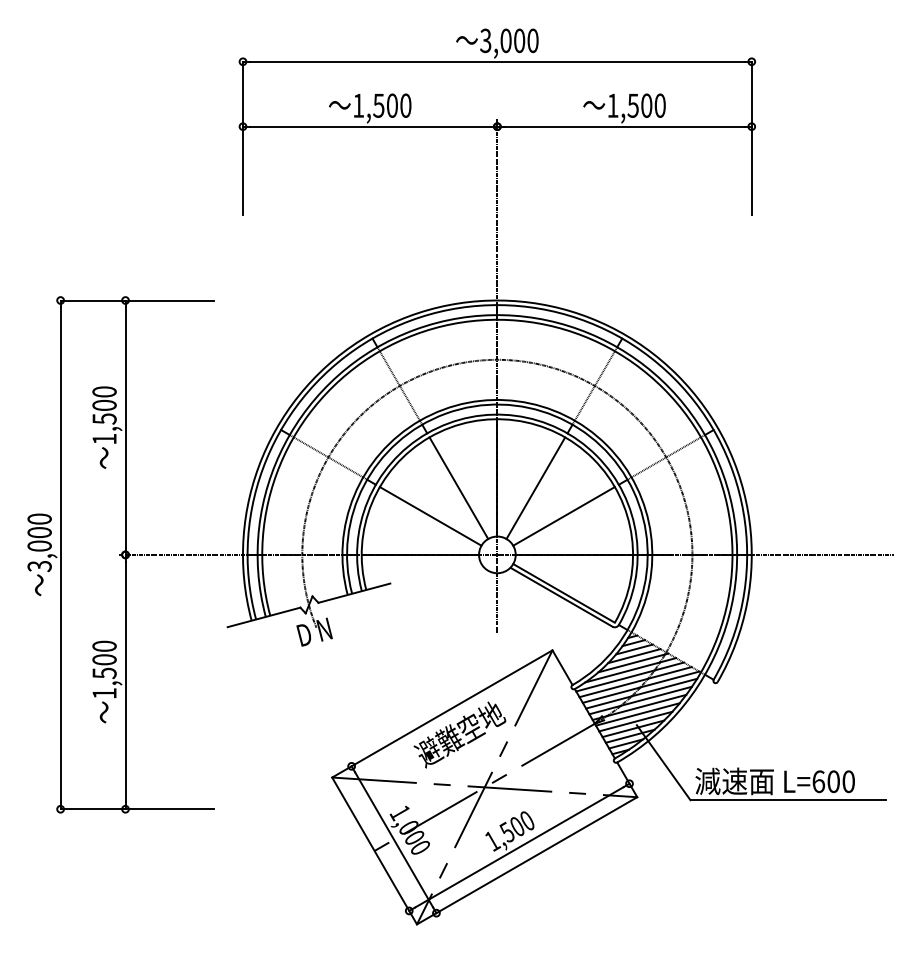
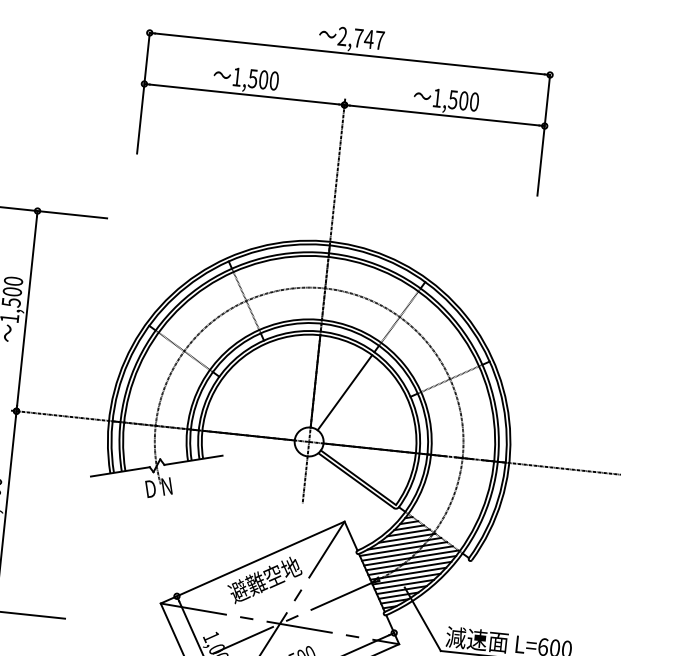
text: (509, 40) -> (361, 38), 3,000 -> 2,747
line: (458, 488) -> (284, 386), removed
line: (430, 516) -> (259, 406), removed
line: (563, 516) -> (364, 417), removed

